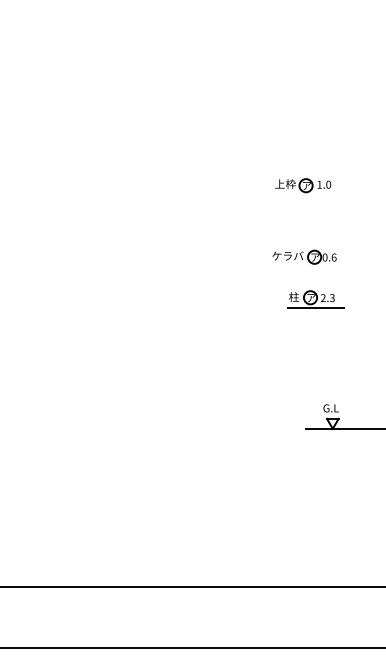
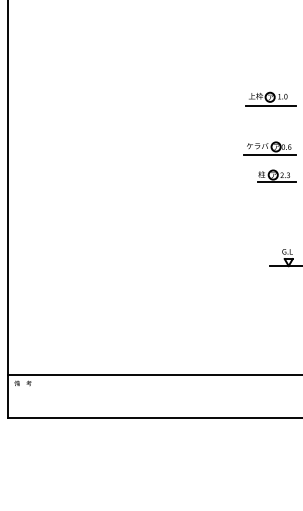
line: (307, 197) -> (271, 105), added
line: (306, 268) -> (270, 154), added

